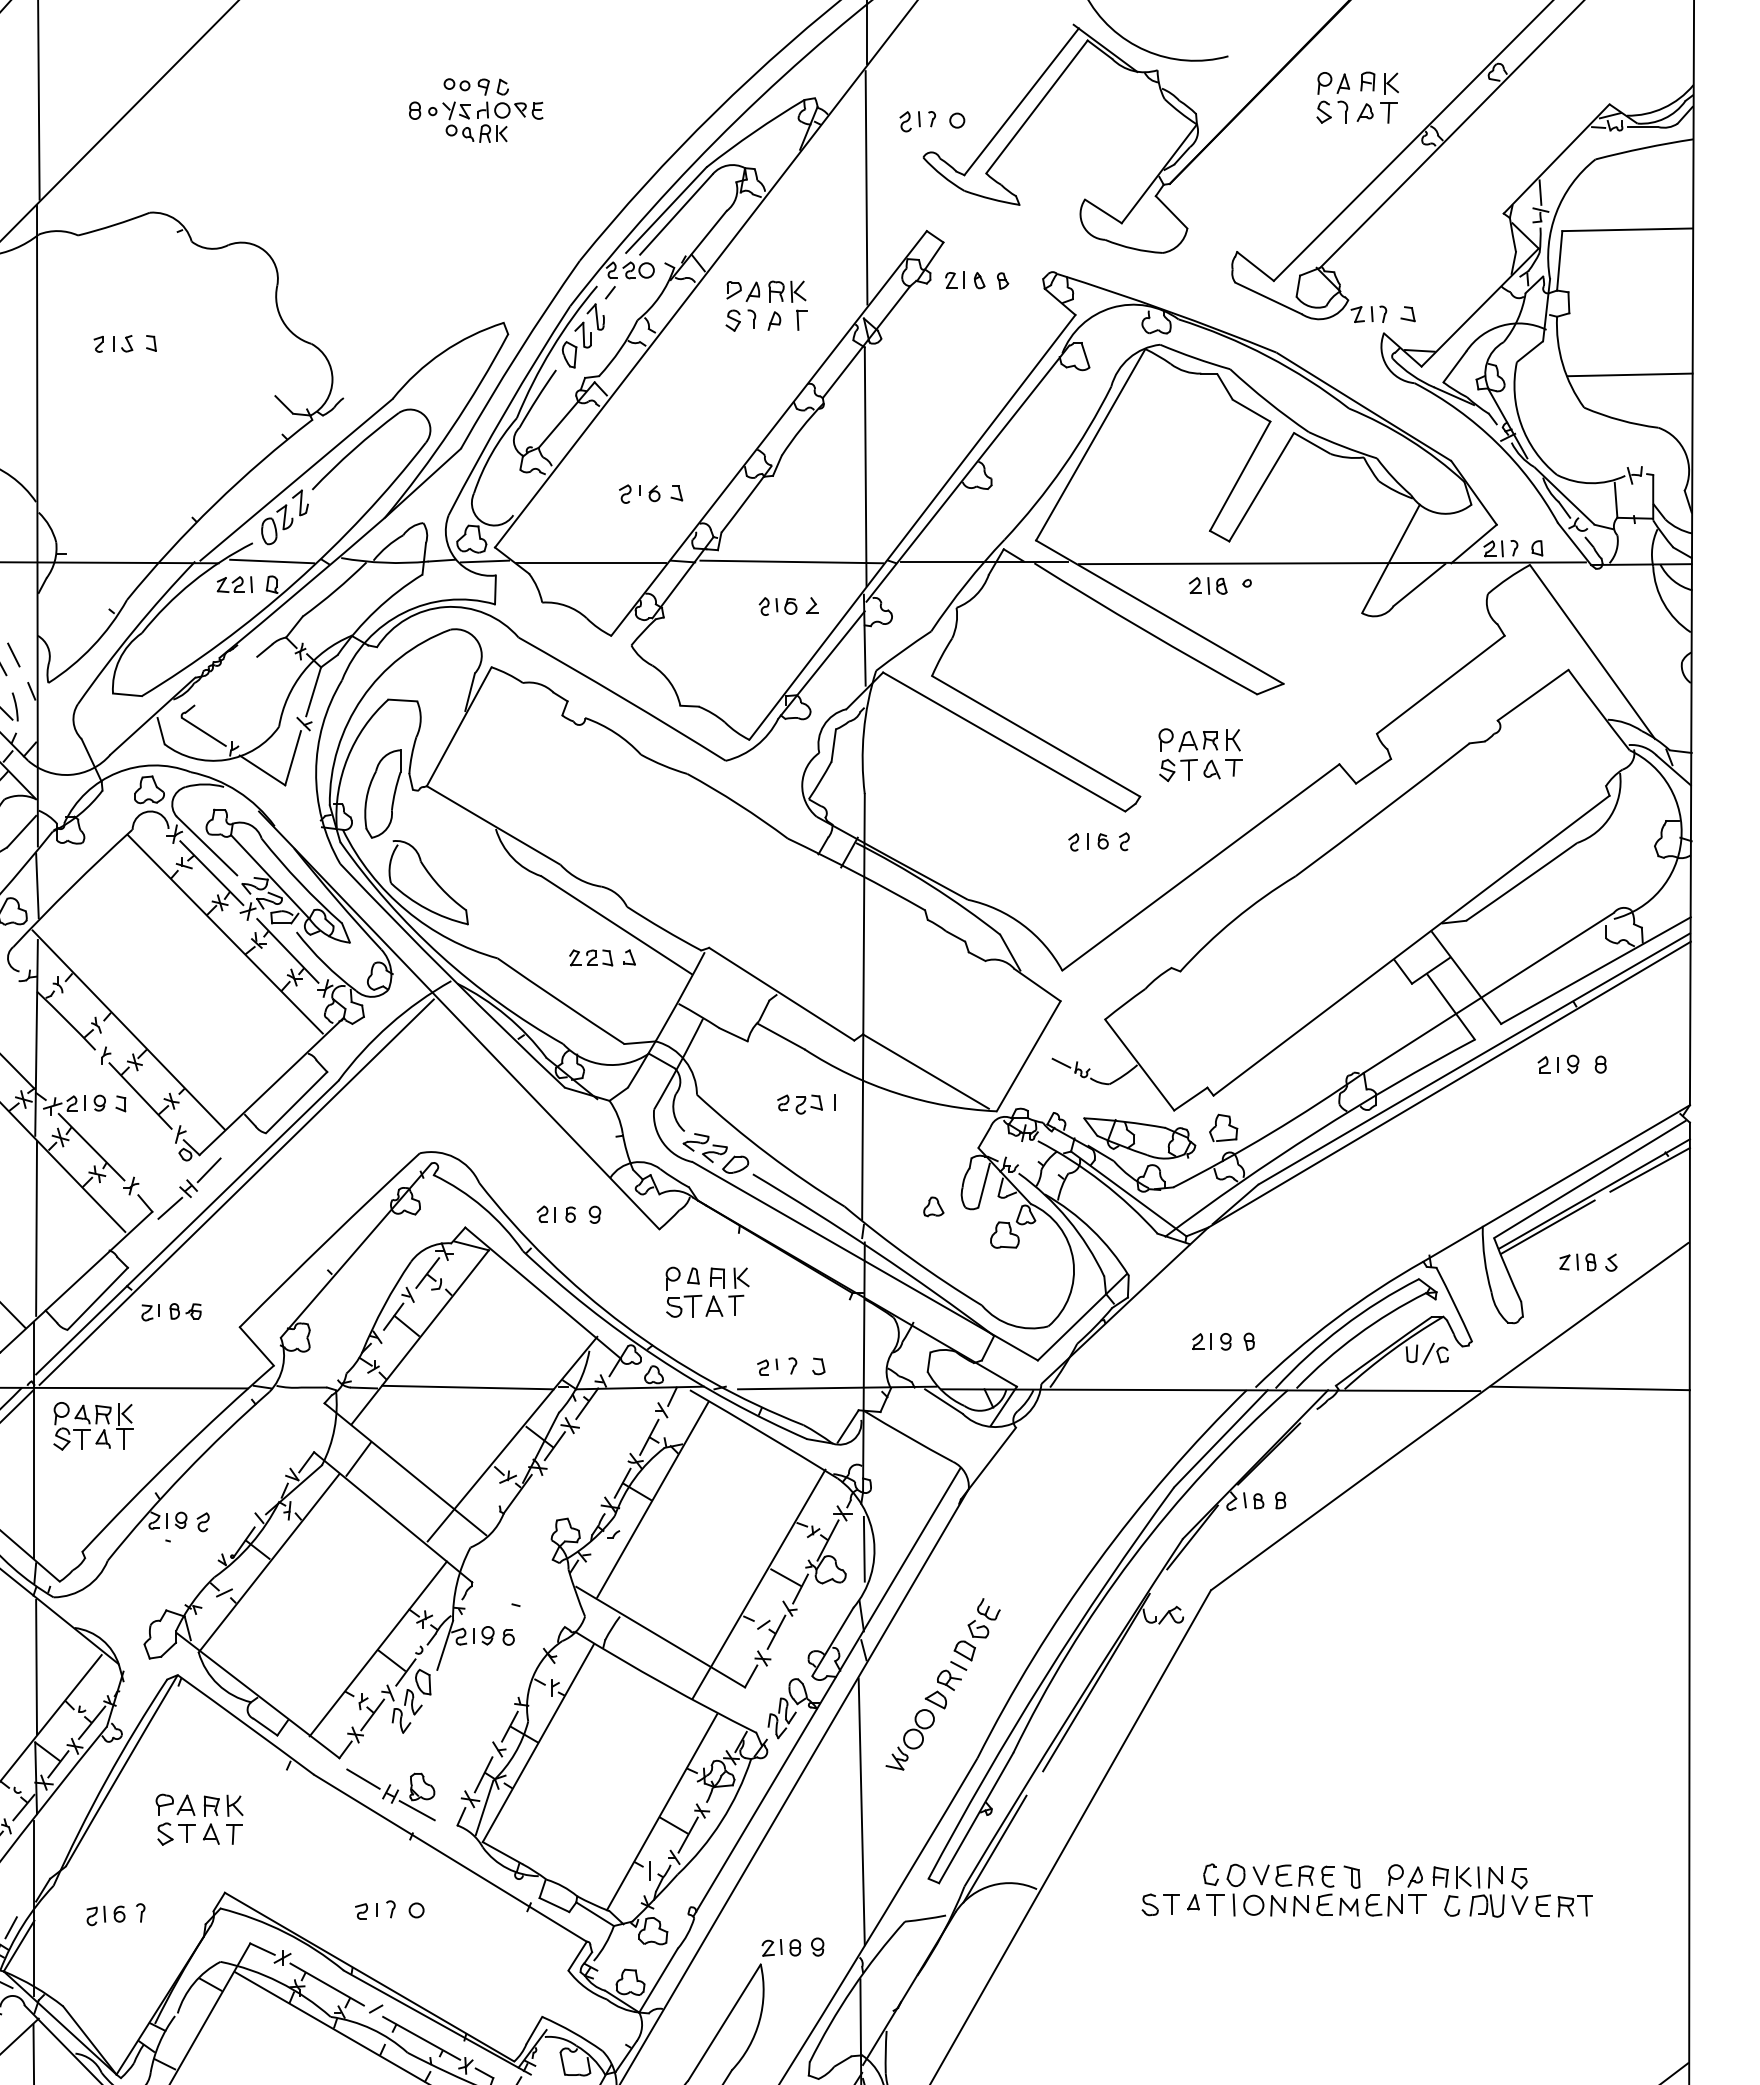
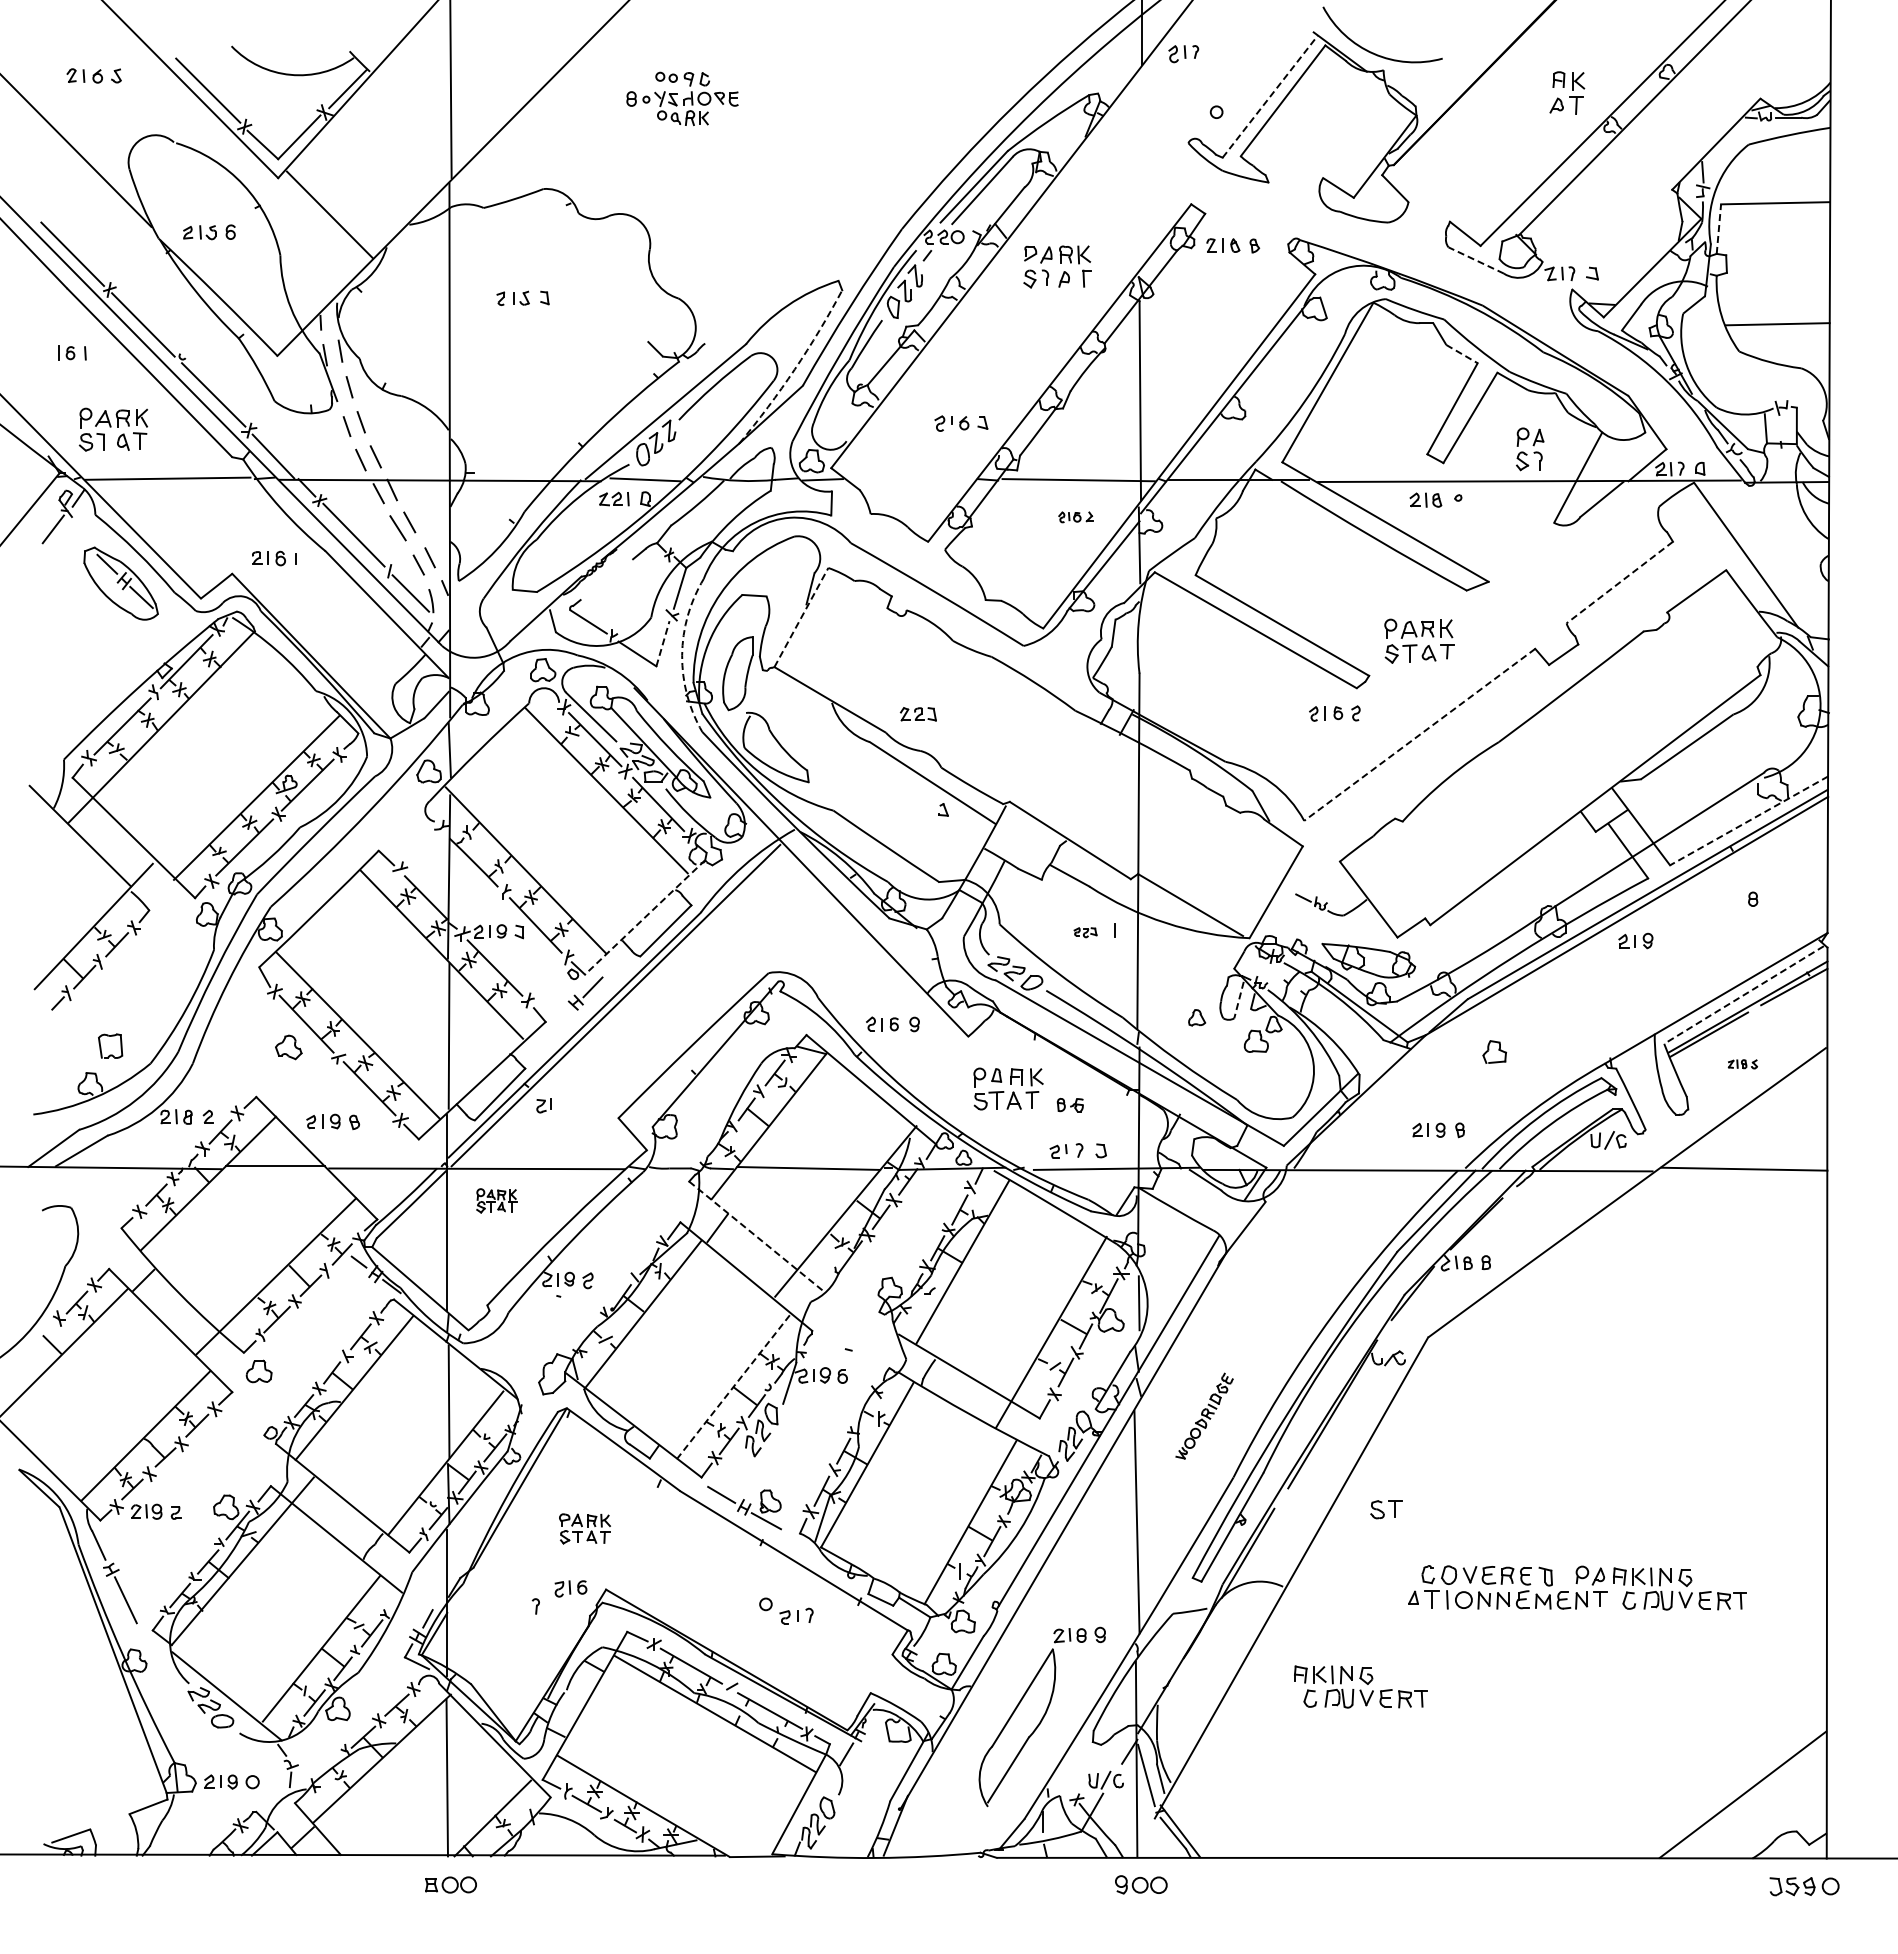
part: (1333, 98) -> (1530, 449), moved
line: (1021, 101) -> (1270, 96), solid -> dashed
part: (476, 110) -> (682, 98), moved
part: (917, 122) -> (1183, 54), moved
line: (865, 188) -> (1140, 168), removed
line: (1559, 261) -> (1718, 229), solid -> dashed
line: (1268, 298) -> (1476, 260), solid -> dashed
line: (1252, 411) -> (1462, 354), solid -> dashed
arc: (450, 429) -> (794, 369), solid -> dashed
line: (590, 563) -> (910, 481), removed
part: (787, 606) -> (1075, 517), size x0.7
line: (1440, 684) -> (1619, 582), solid -> dashed
line: (459, 726) -> (801, 617), solid -> dashed
line: (292, 757) -> (662, 643), solid -> dashed
arc: (316, 772) -> (682, 655), solid -> dashed
line: (1200, 867) -> (1419, 734), solid -> dashed
part: (590, 958) -> (917, 714), moved
line: (1596, 970) -> (1749, 820), solid -> dashed
part: (1558, 1063) -> (1635, 940), moved
line: (272, 1086) -> (645, 917), solid -> dashed
part: (799, 1104) -> (1085, 932), size x0.6
part: (1223, 1127) -> (1494, 1051), moved
line: (1590, 1180) -> (1744, 995), solid -> dashed
line: (984, 1186) -> (1239, 1000), solid -> dashed
line: (170, 1207) -> (560, 1018), removed
part: (1588, 1262) -> (1742, 1064), size x0.6
part: (184, 1310) -> (1069, 1104), moved
part: (93, 1425) -> (496, 1200), size x0.6
line: (406, 1469) -> (757, 1236), solid -> dashed
line: (378, 1649) -> (734, 1386), solid -> dashed
part: (942, 1683) -> (1204, 1415), size x0.6
part: (198, 1819) -> (584, 1528), size x0.7
part: (1160, 1904) -> (1386, 1509), moved
part: (375, 1909) -> (796, 1615), moved
part: (105, 1915) -> (570, 1588), moved
part: (1129, 2008) -> (1360, 1686), added

